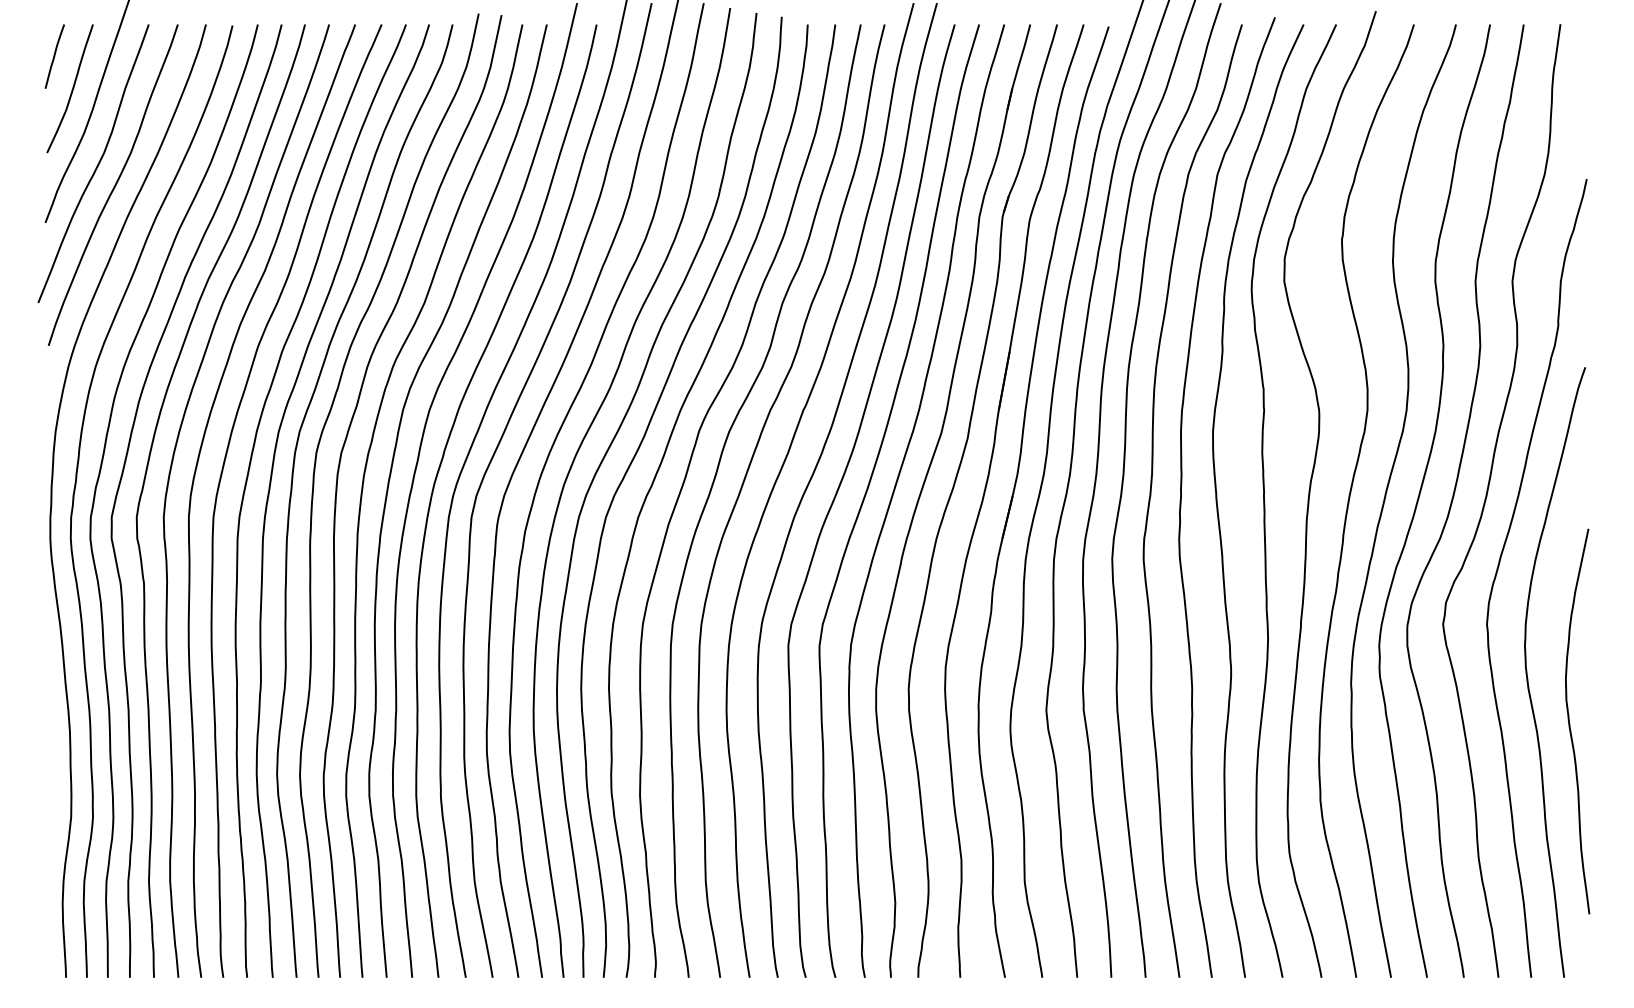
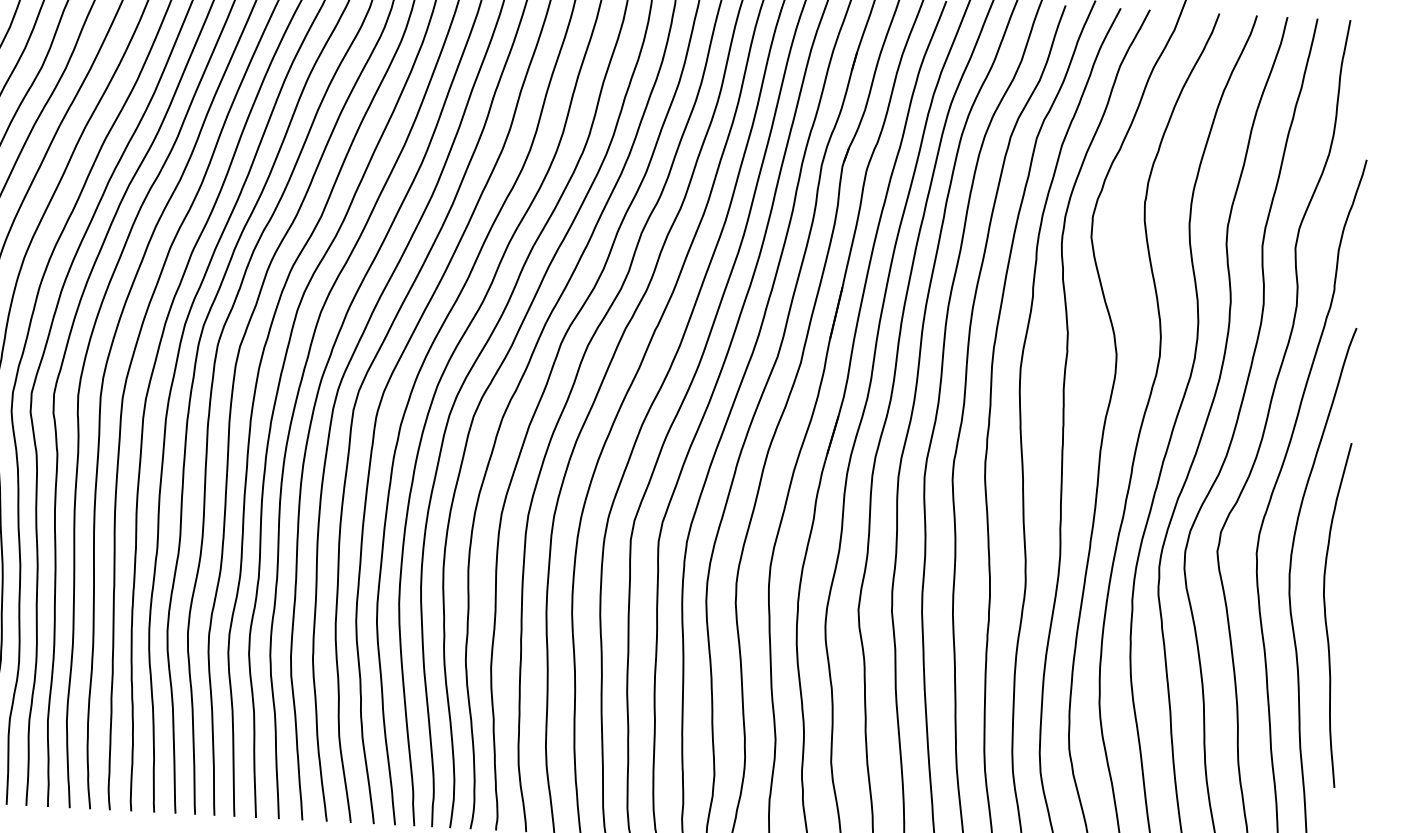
curve: (1570, 723) -> (1326, 616), moved

